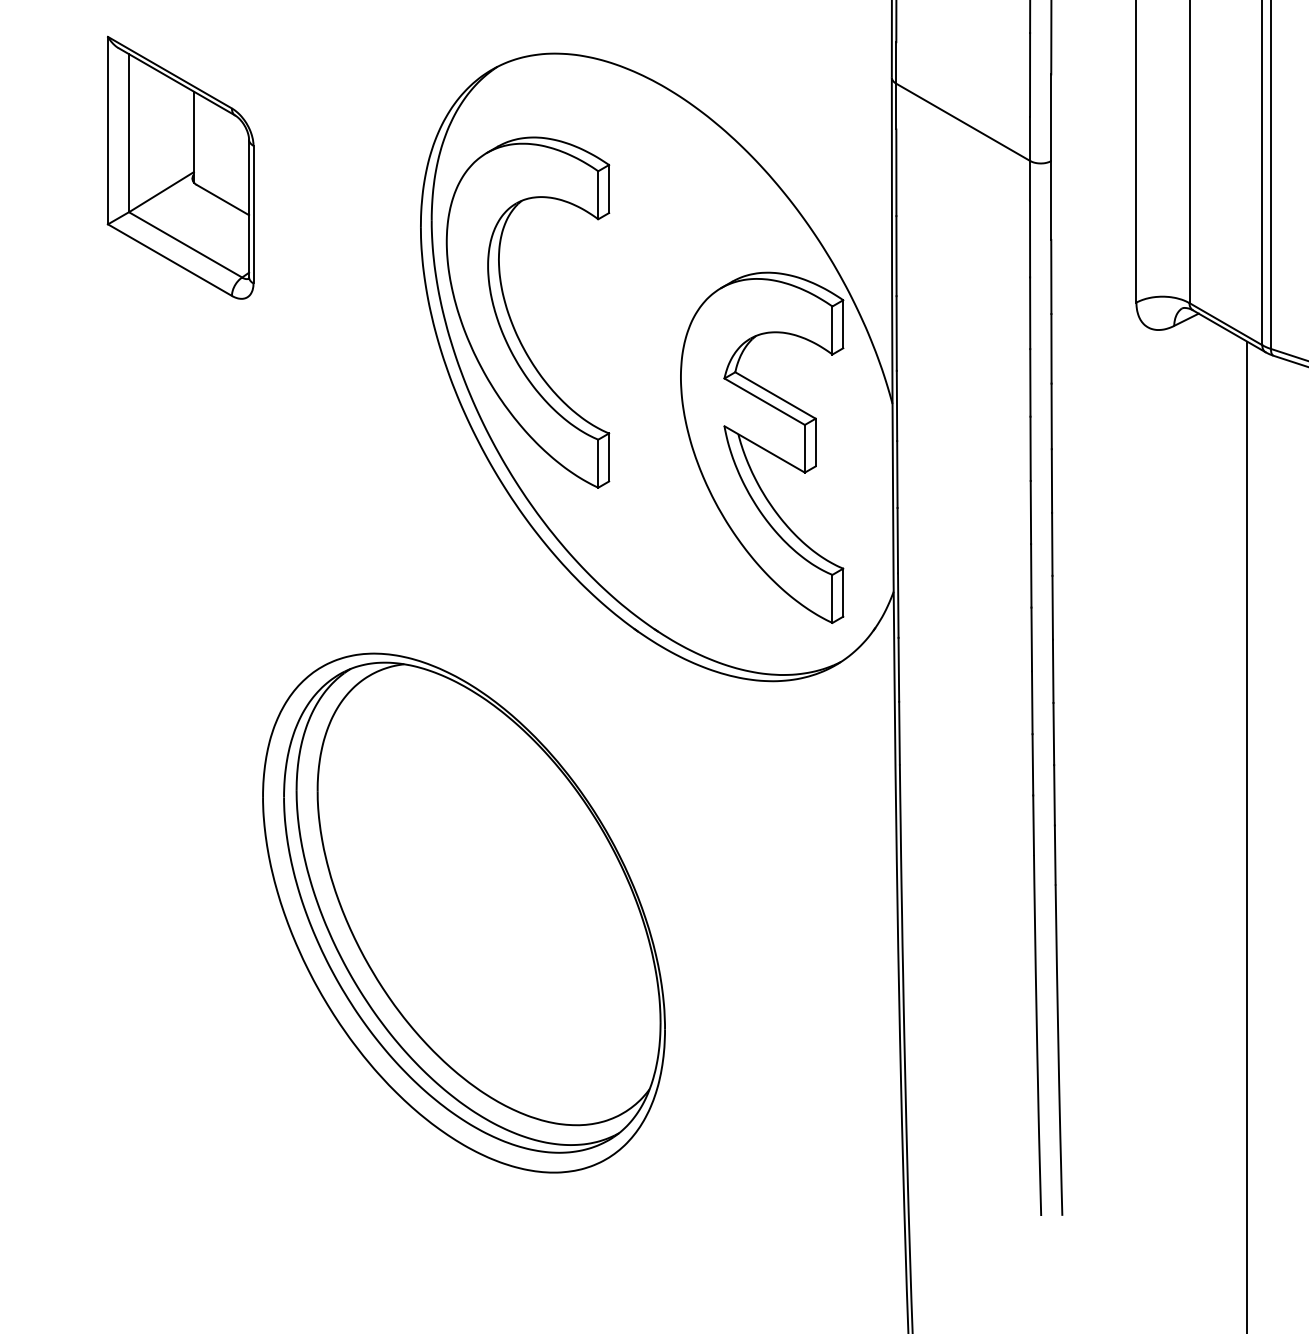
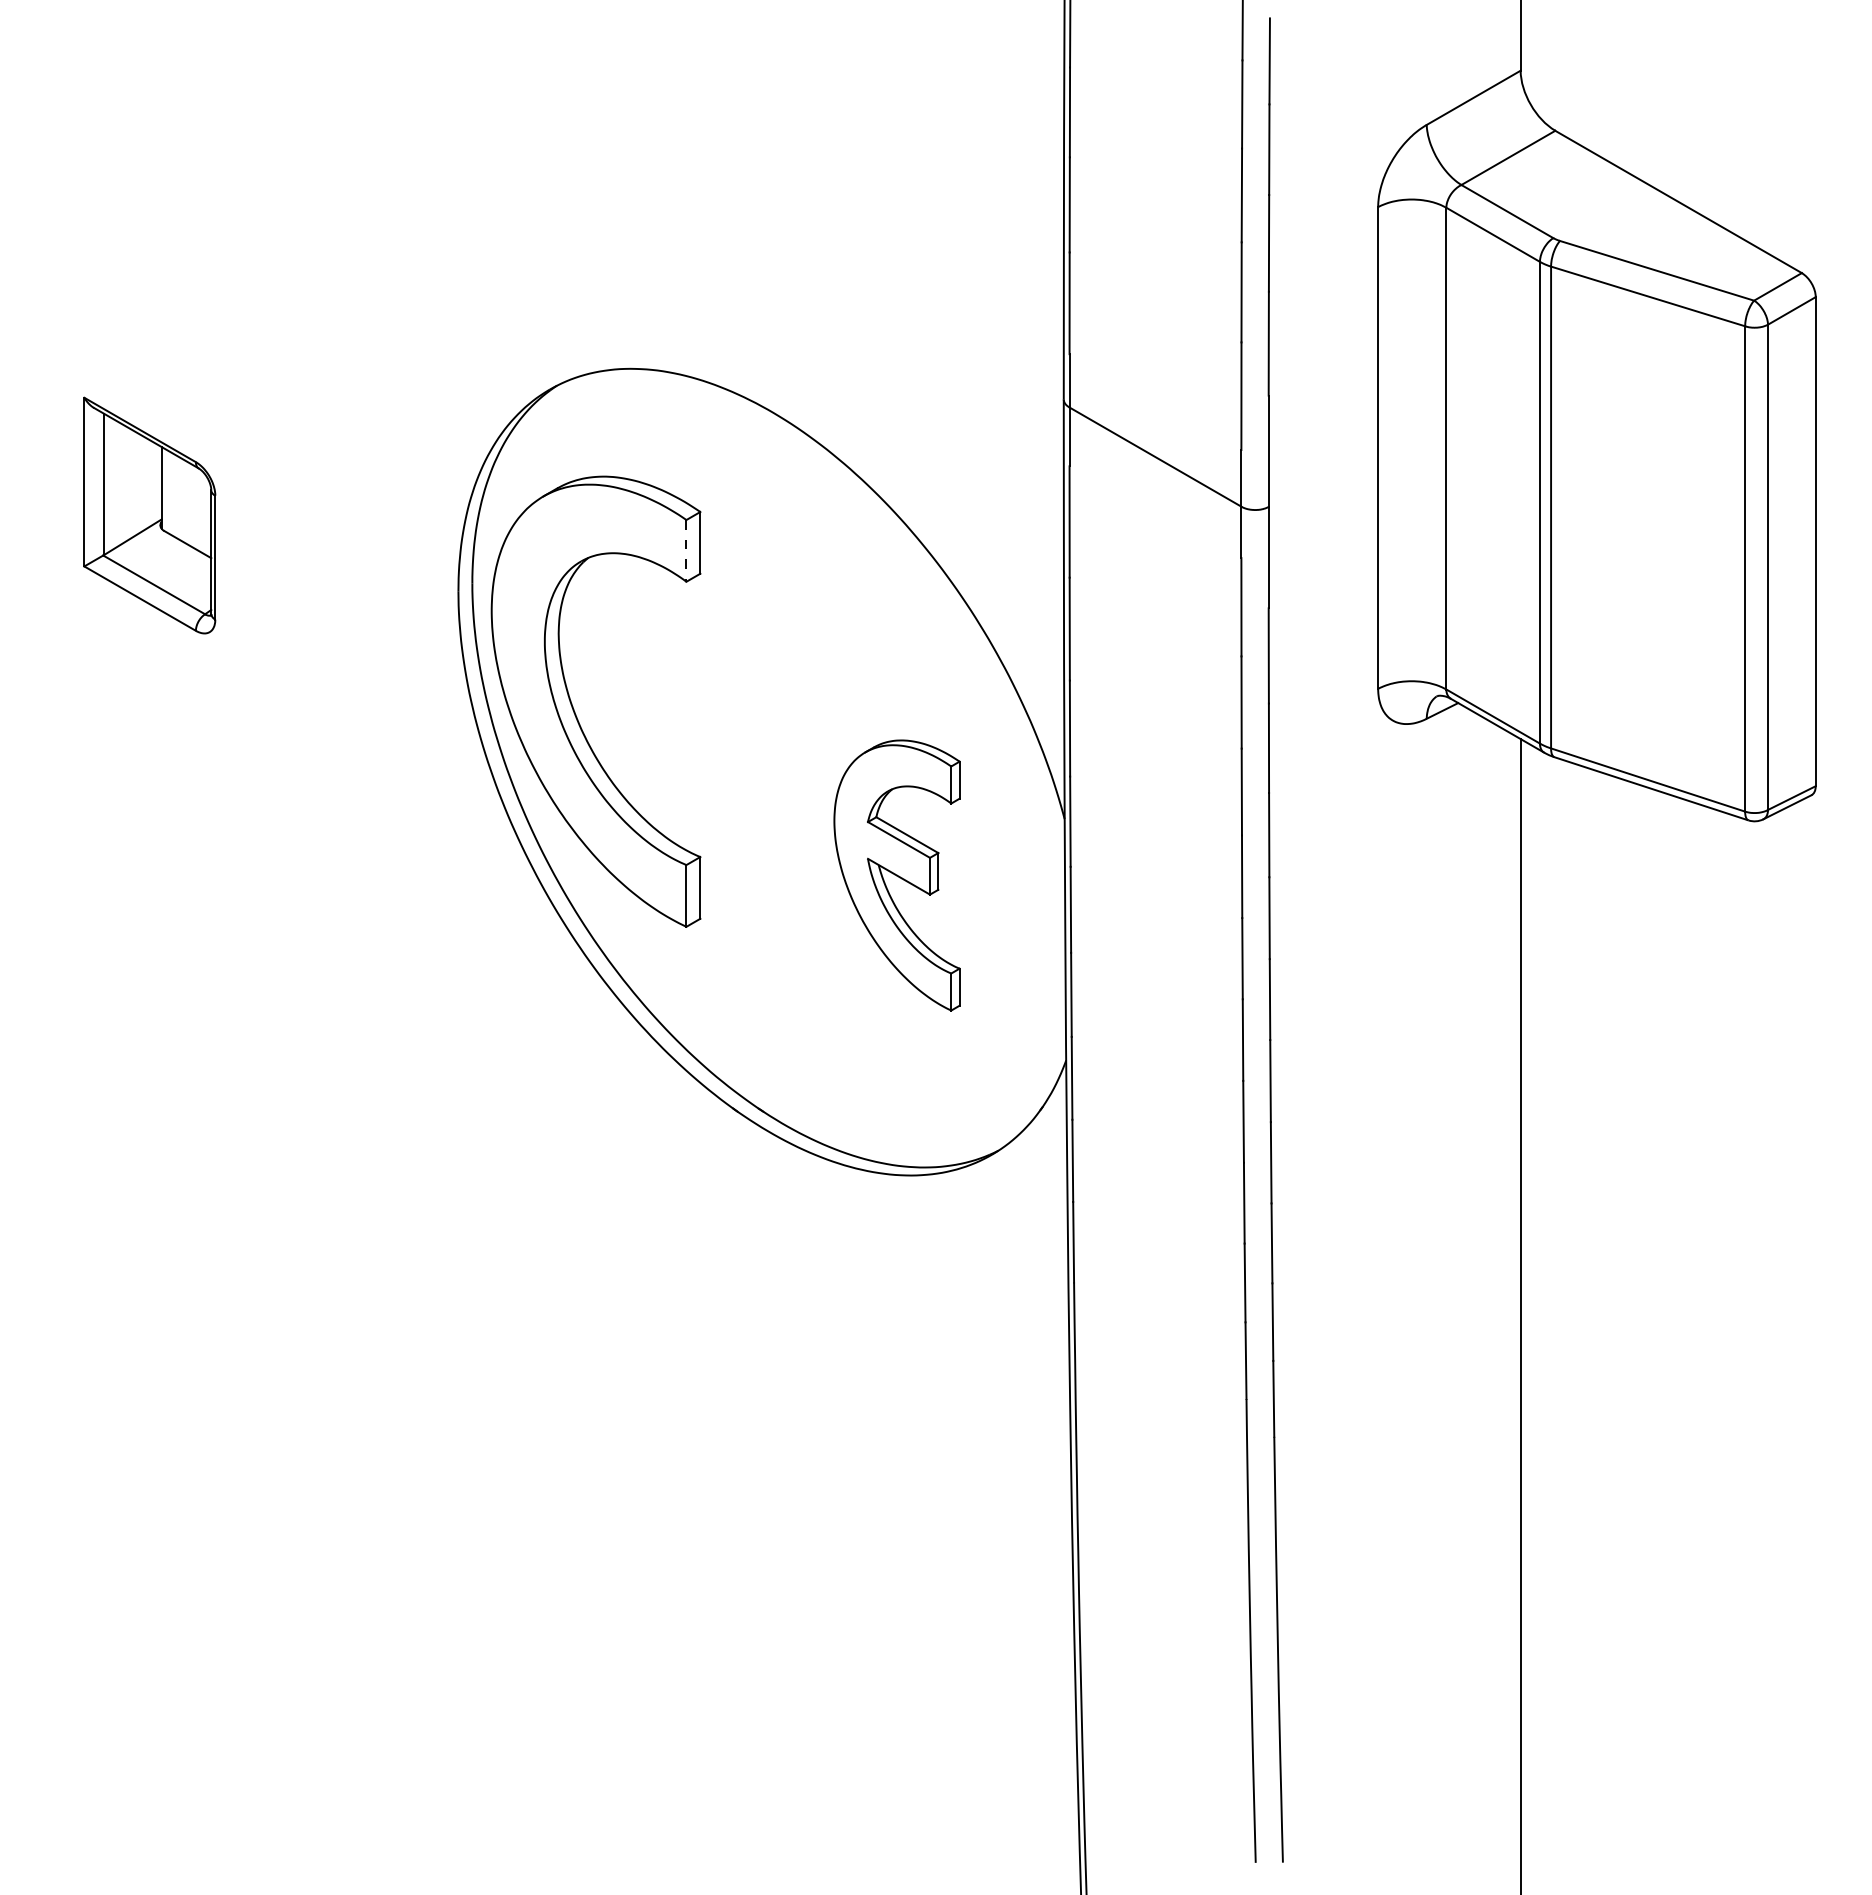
part: (180, 167) -> (149, 515), size x0.7
line: (598, 194) -> (686, 550), solid -> dashed
part: (761, 447) -> (896, 875), size x0.6
part: (463, 913) -> (513, 1473), removed

